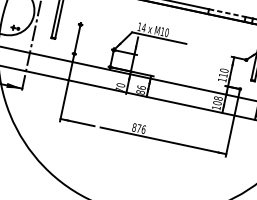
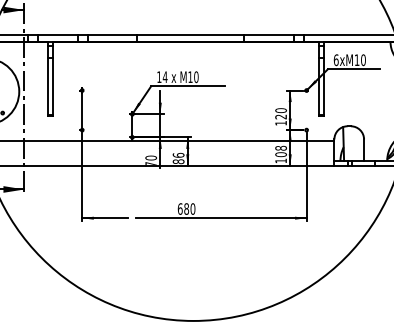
line: (227, 13) -> (269, 35), dashed -> solid
text: (222, 74) -> (280, 116), 110 -> 120
text: (139, 128) -> (186, 208), 876 -> 680

